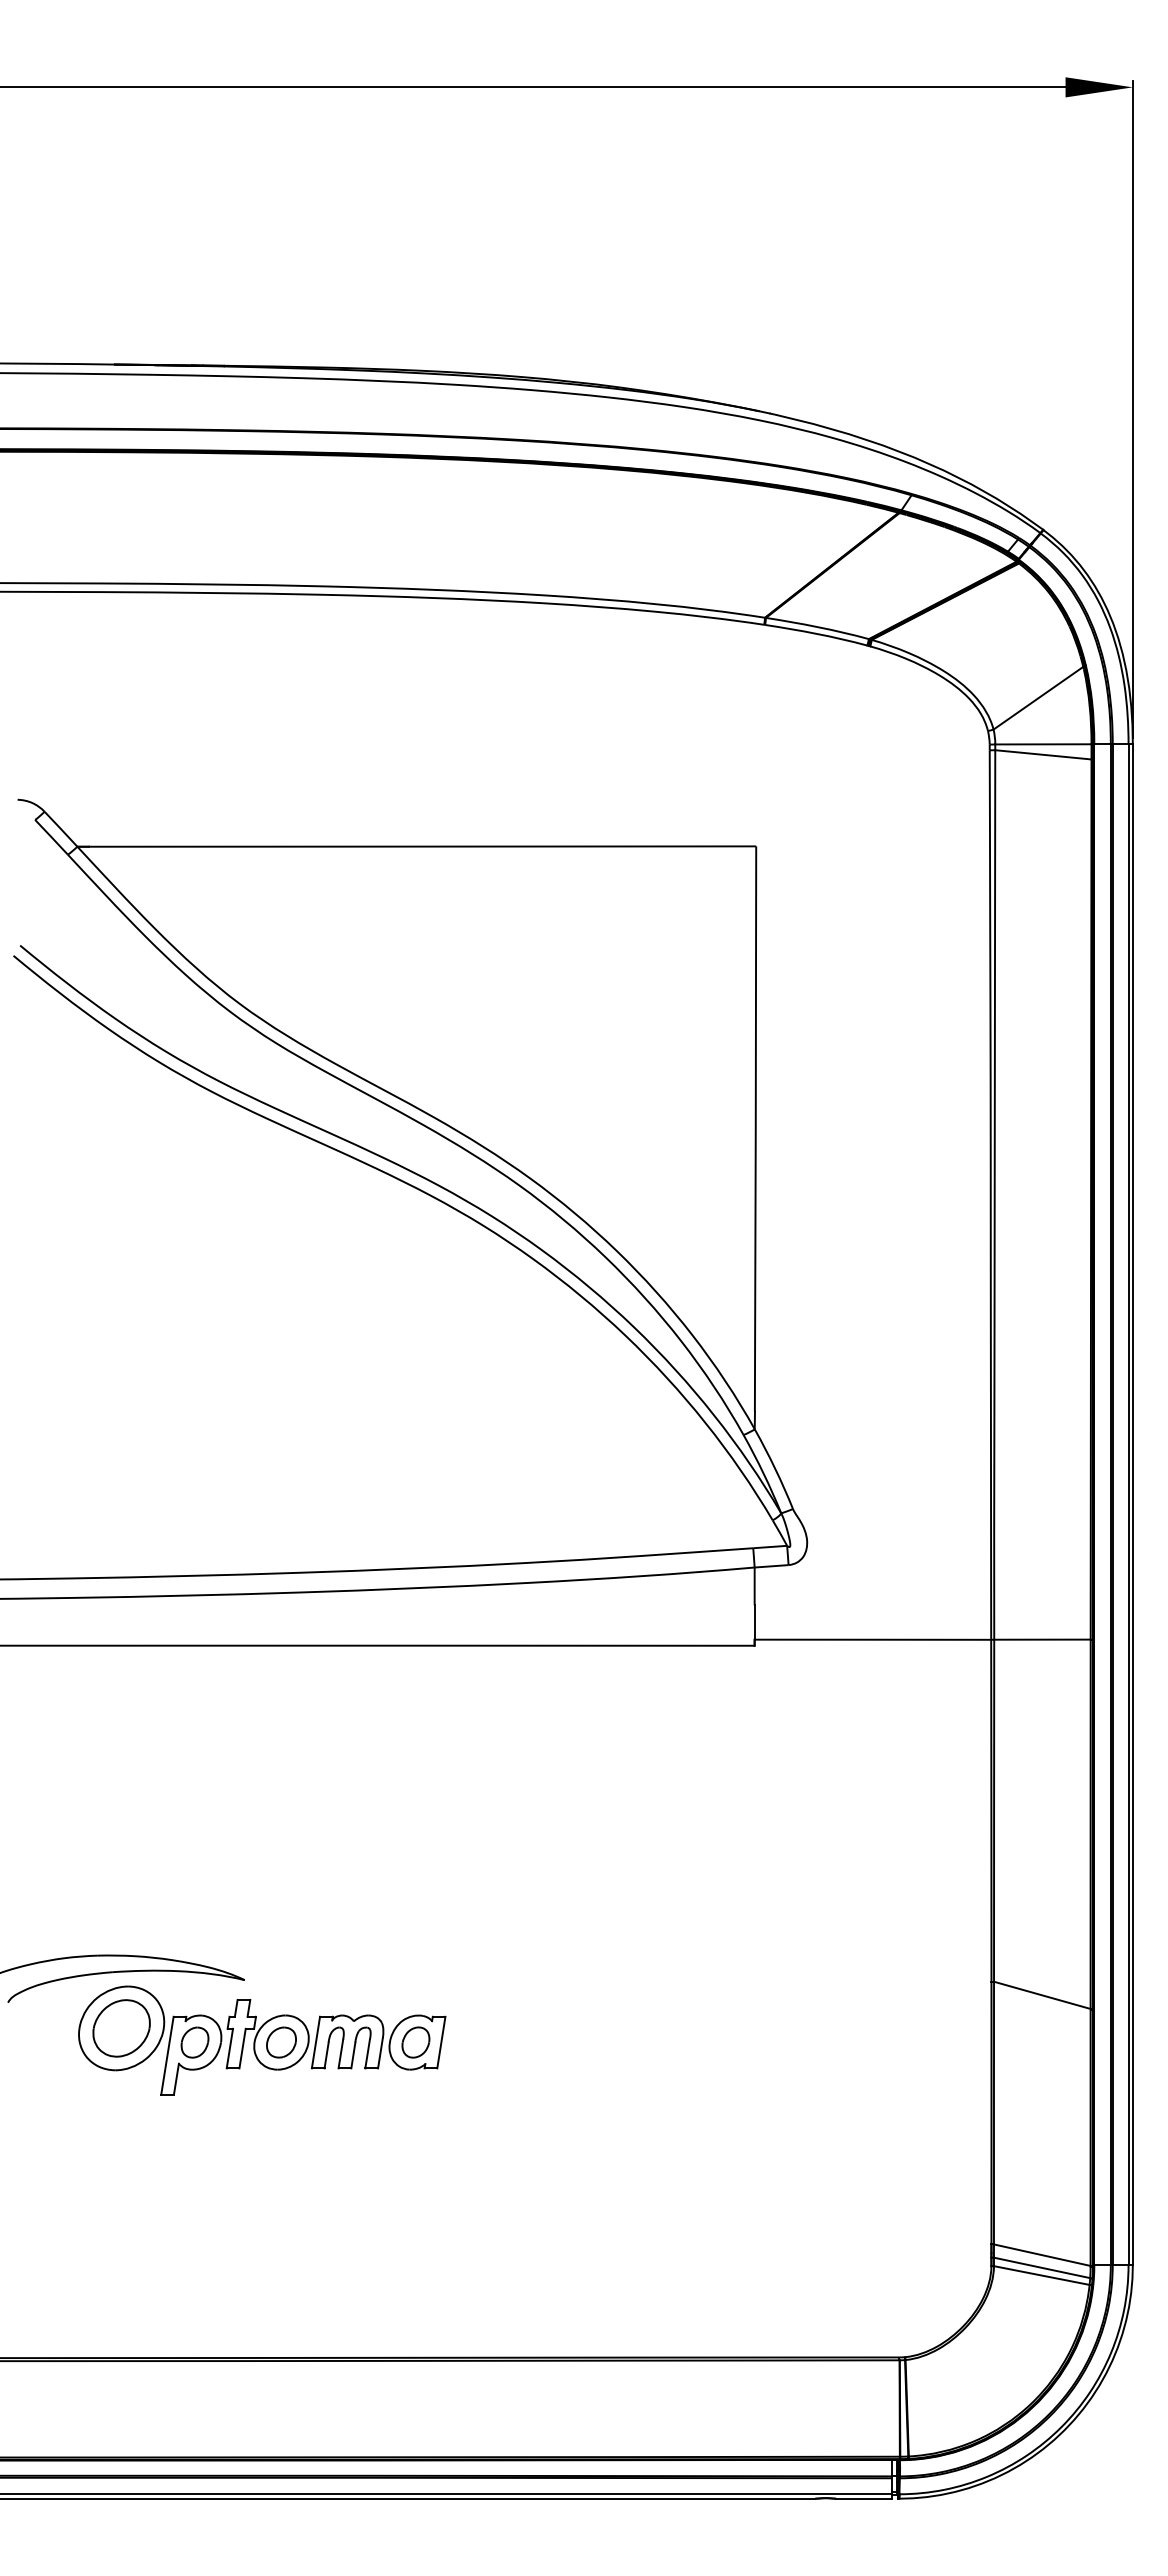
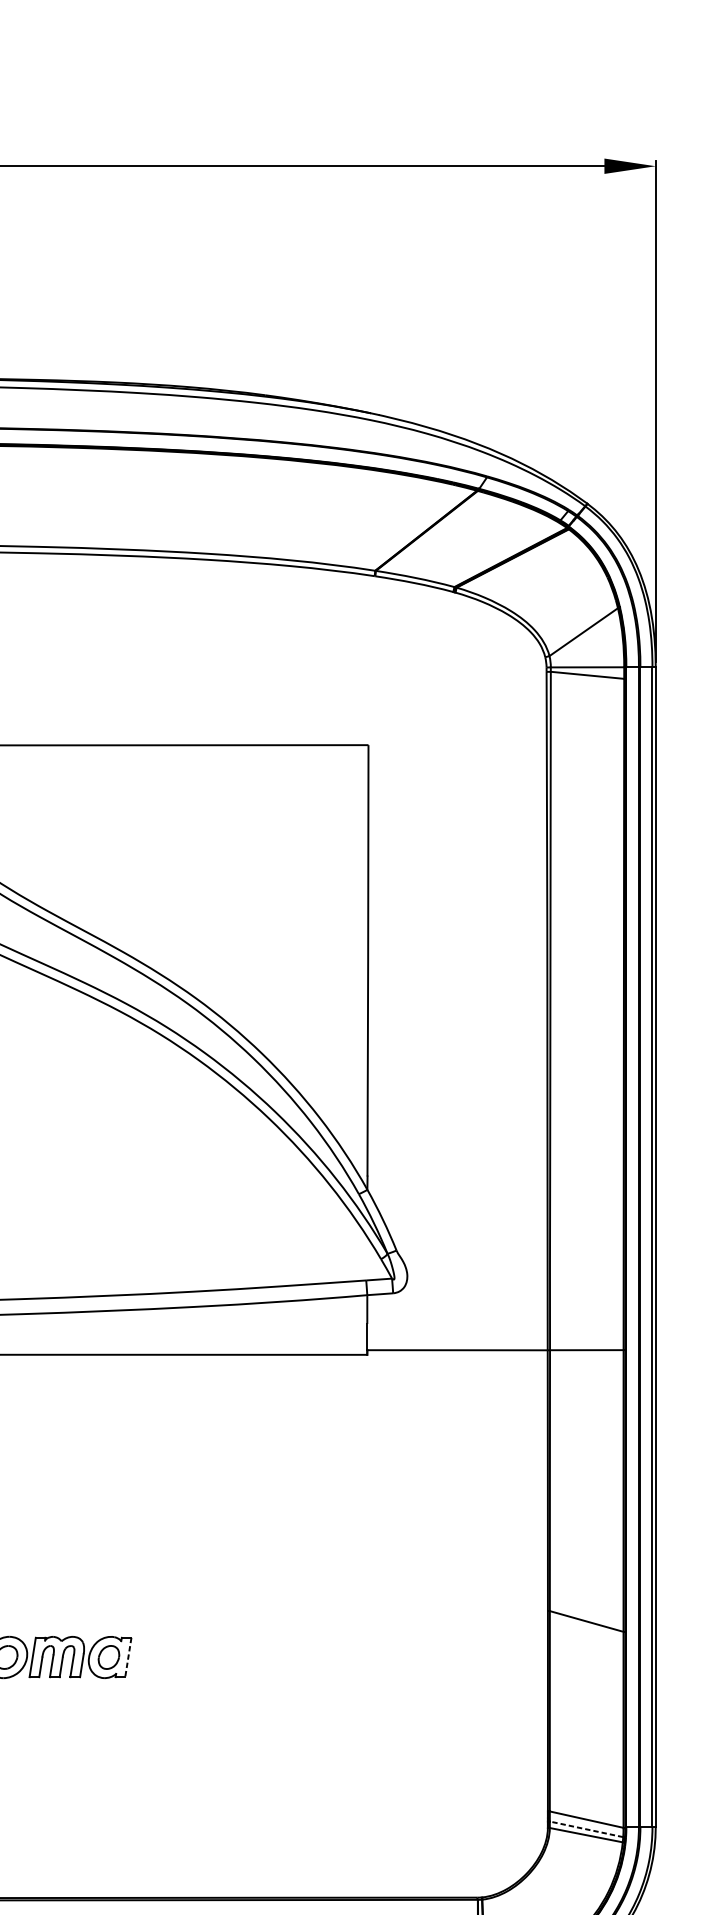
line: (441, 2043) -> (128, 1658), solid -> dashed
line: (1041, 2267) -> (586, 1829), solid -> dashed

